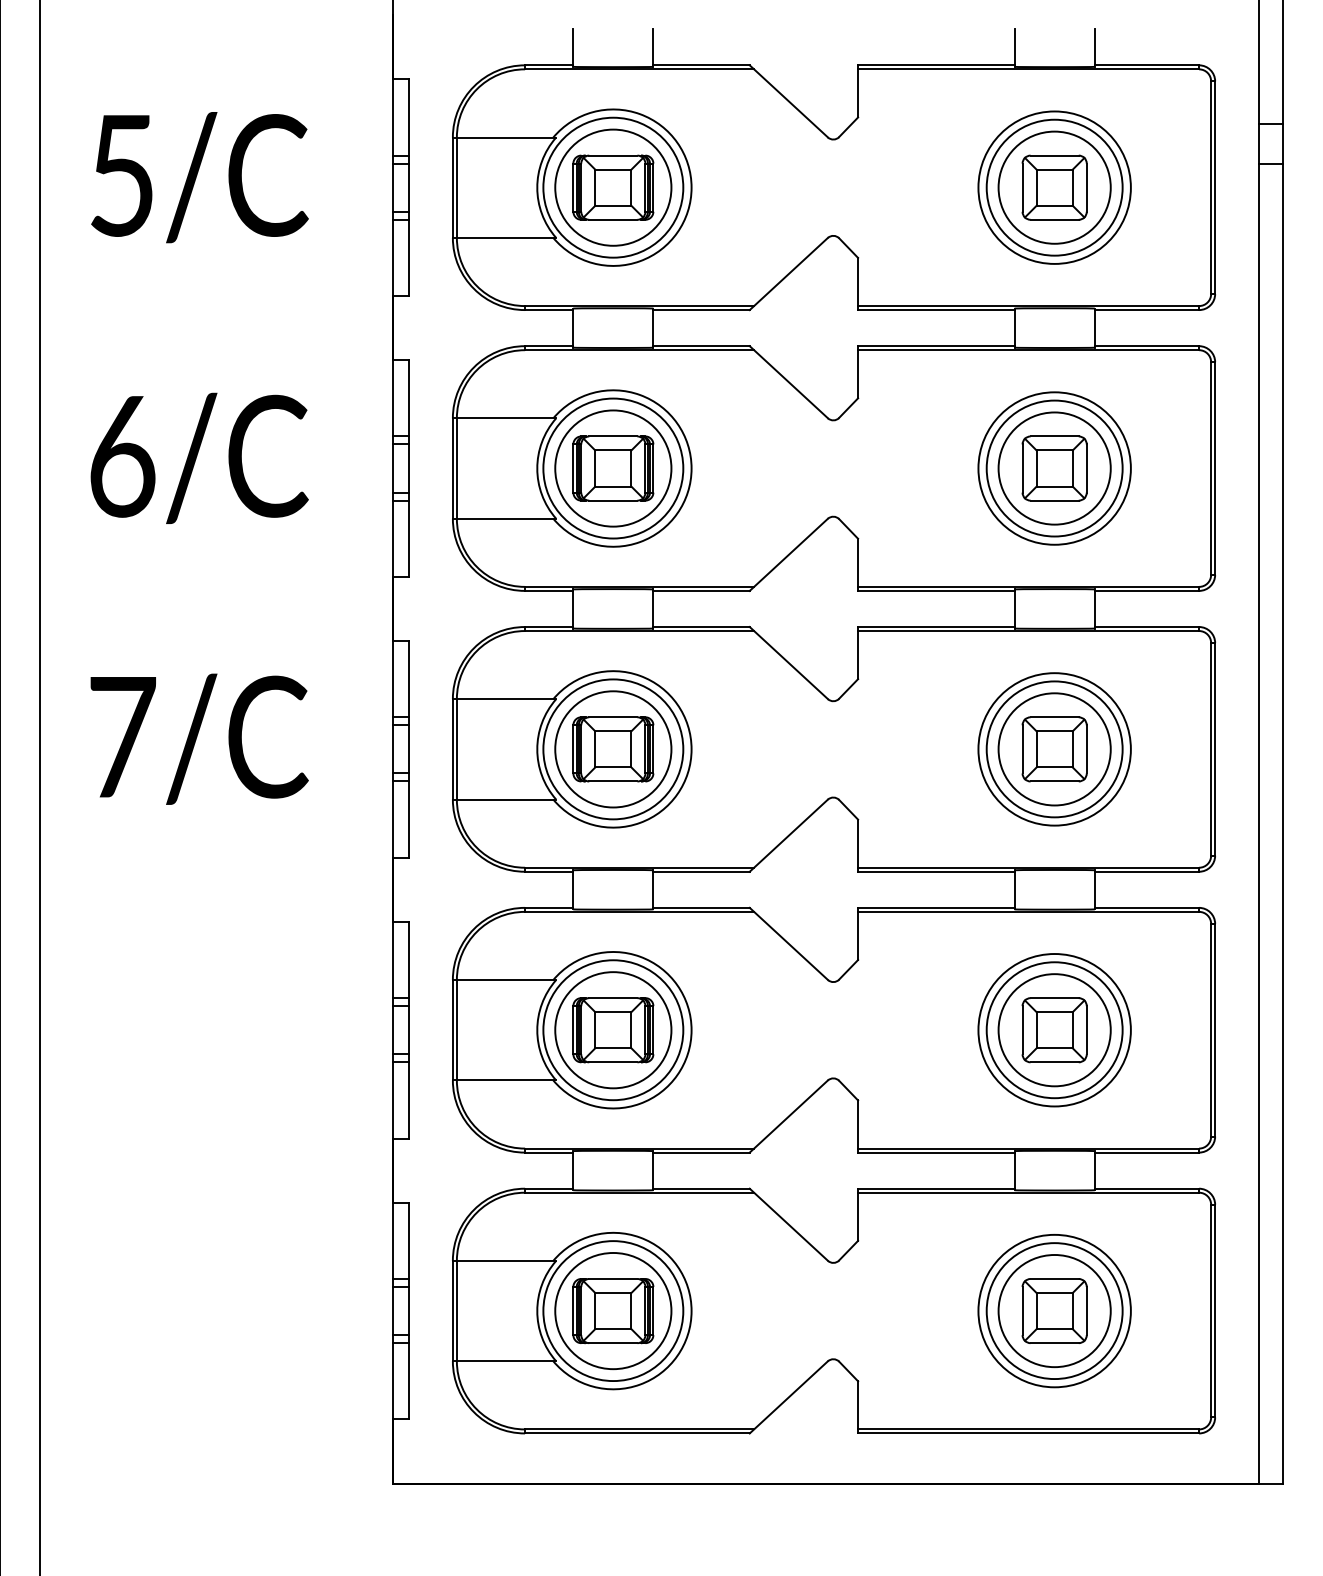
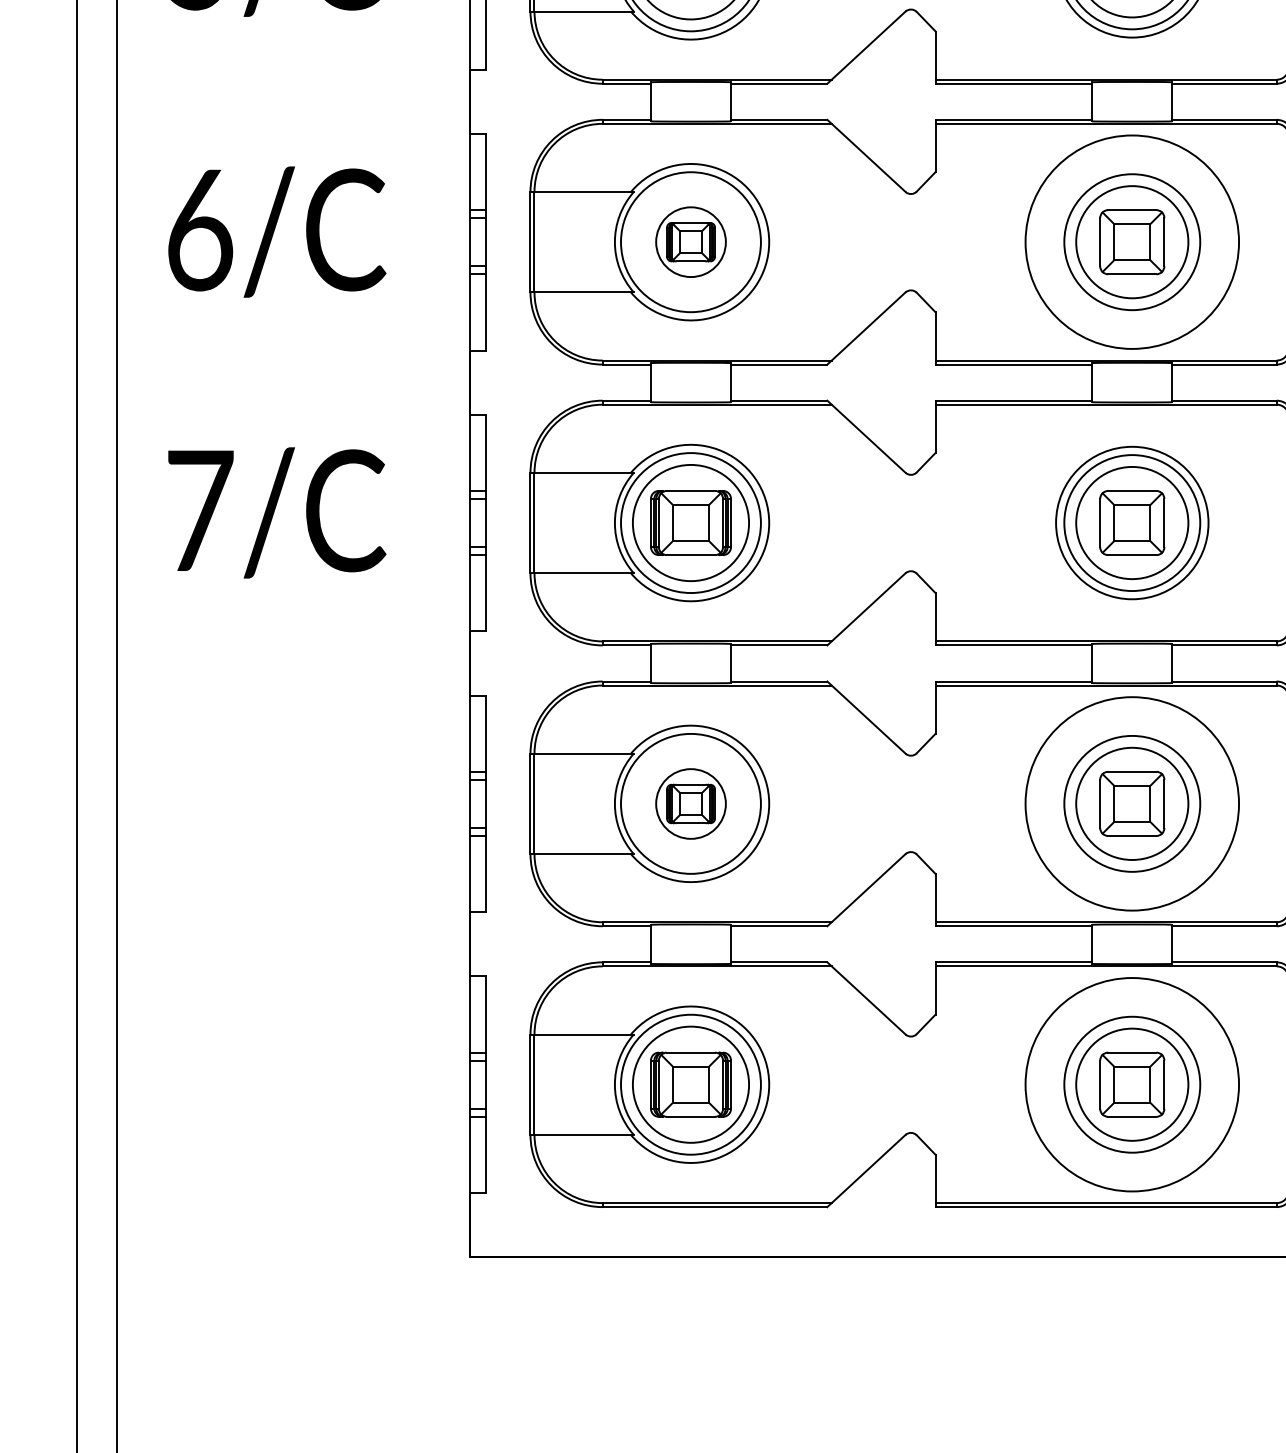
part: (613, 468) -> (691, 242), size x0.6
circle: (1054, 468) -> (1132, 242), size x1.4
part: (613, 1030) -> (691, 804), size x0.6
circle: (1054, 1030) -> (1132, 804), size x1.4
circle: (1054, 1310) -> (1132, 1084), size x1.4

